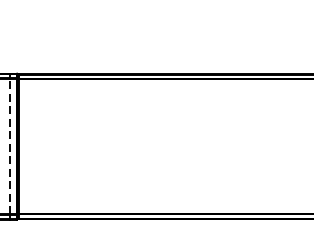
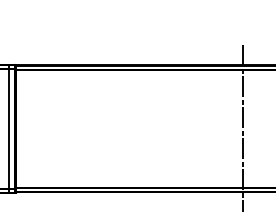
line: (10, 146) -> (9, 128), dashed -> solid
line: (275, 146) -> (242, 128), added

